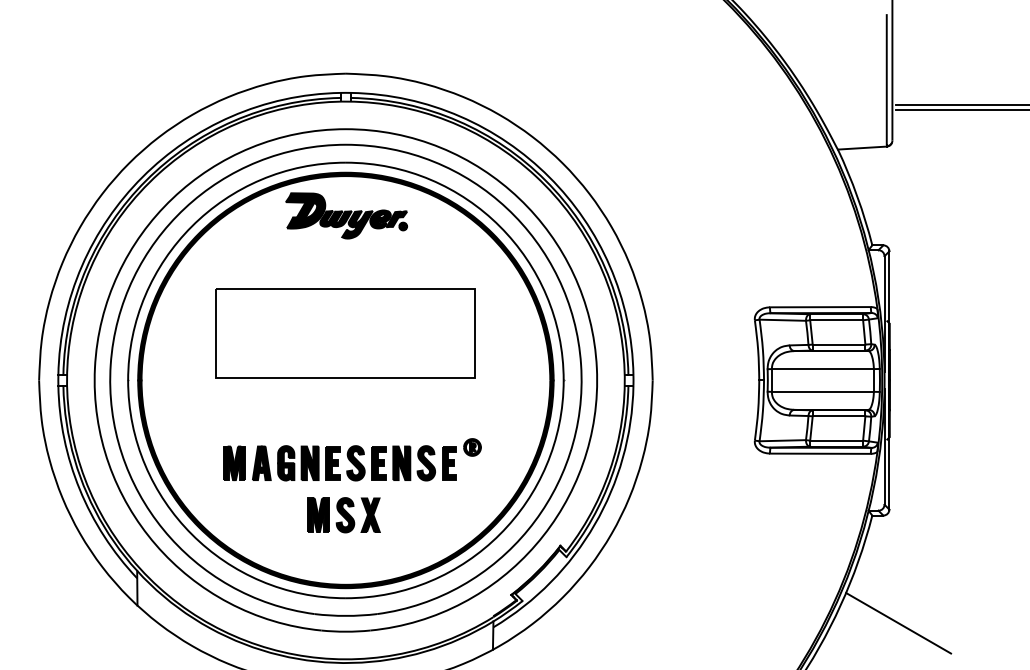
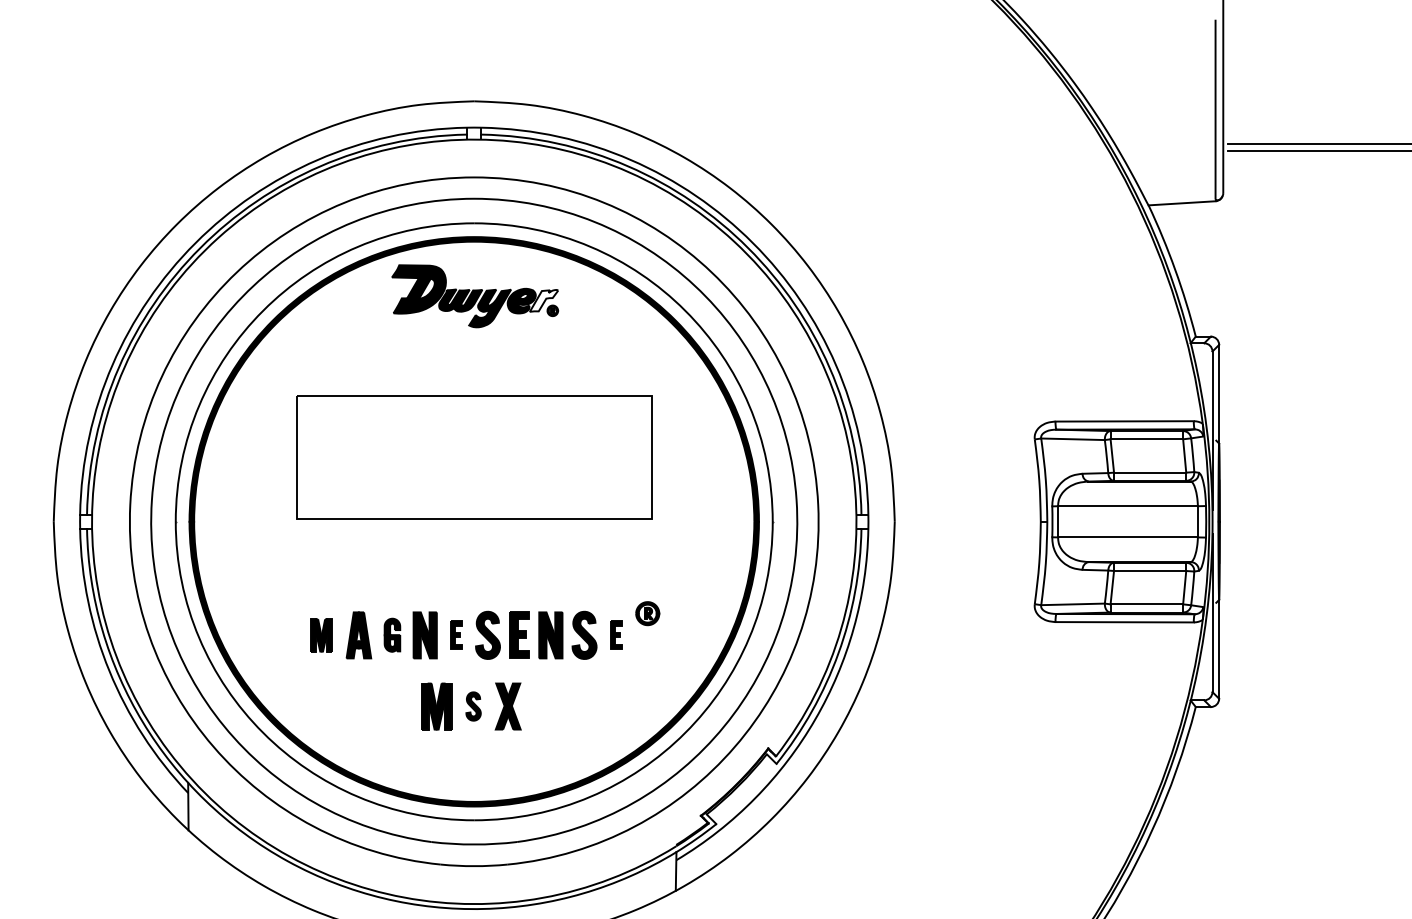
fill: (396, 218) -> (543, 300), removed
part: (286, 462) -> (392, 634), size x0.7
part: (332, 462) -> (456, 634), size x0.6
part: (449, 462) -> (616, 634), size x0.6
part: (234, 463) -> (321, 635), size x0.7
part: (345, 515) -> (473, 706), size x0.6
line: (898, 623) -> (1231, 854), removed

